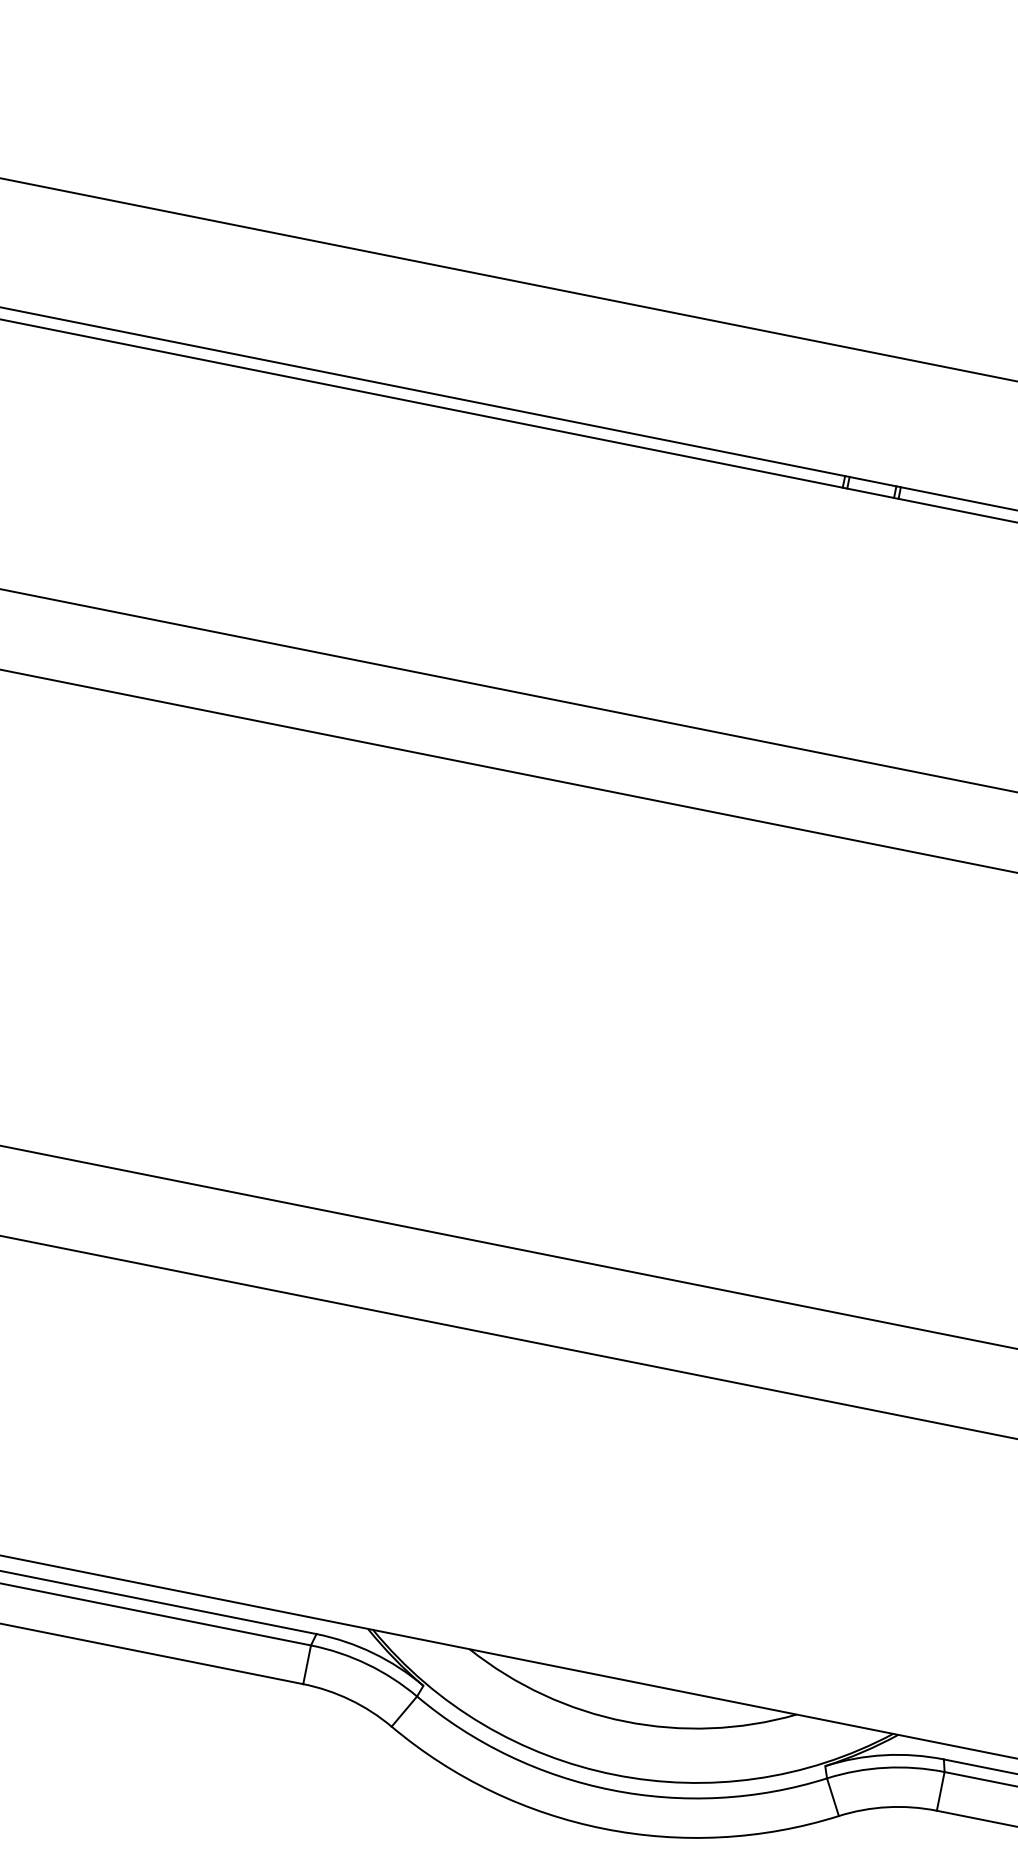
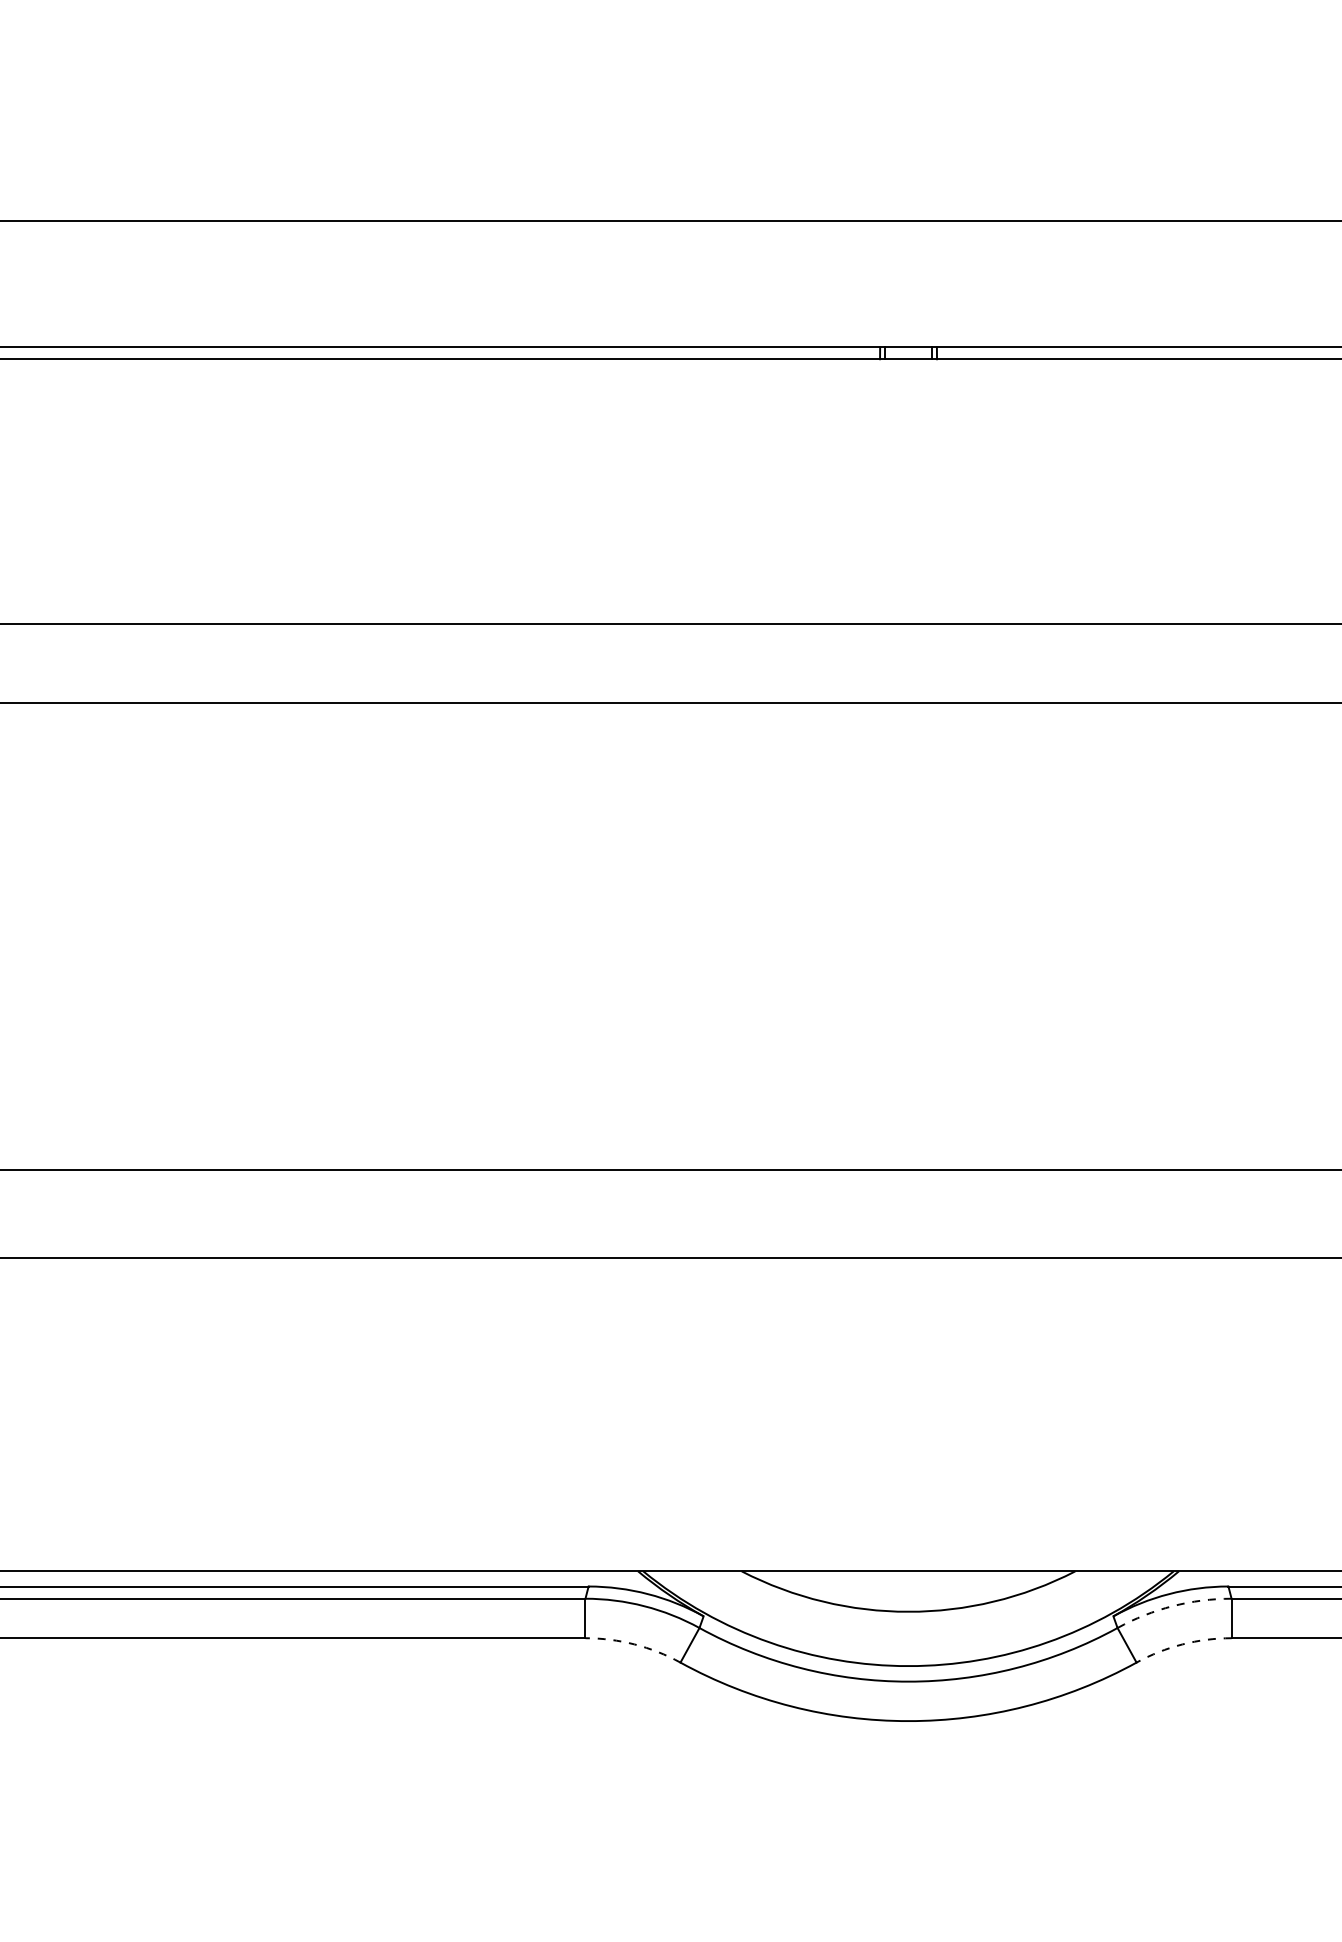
arc: (350, 1699) -> (634, 1644), solid -> dashed
arc: (885, 1768) -> (1172, 1606), solid -> dashed
arc: (887, 1807) -> (1182, 1644), solid -> dashed

